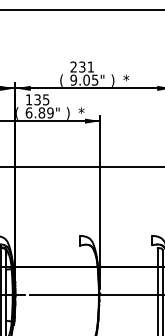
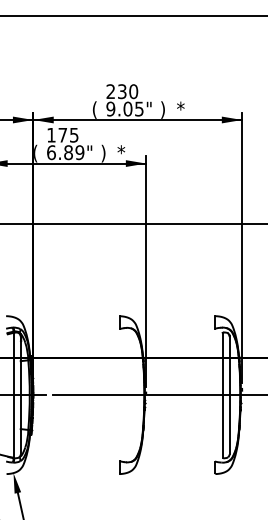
text: (90, 66) -> (133, 91), 231 -> 230
text: (37, 99) -> (62, 134), 135 -> 175

